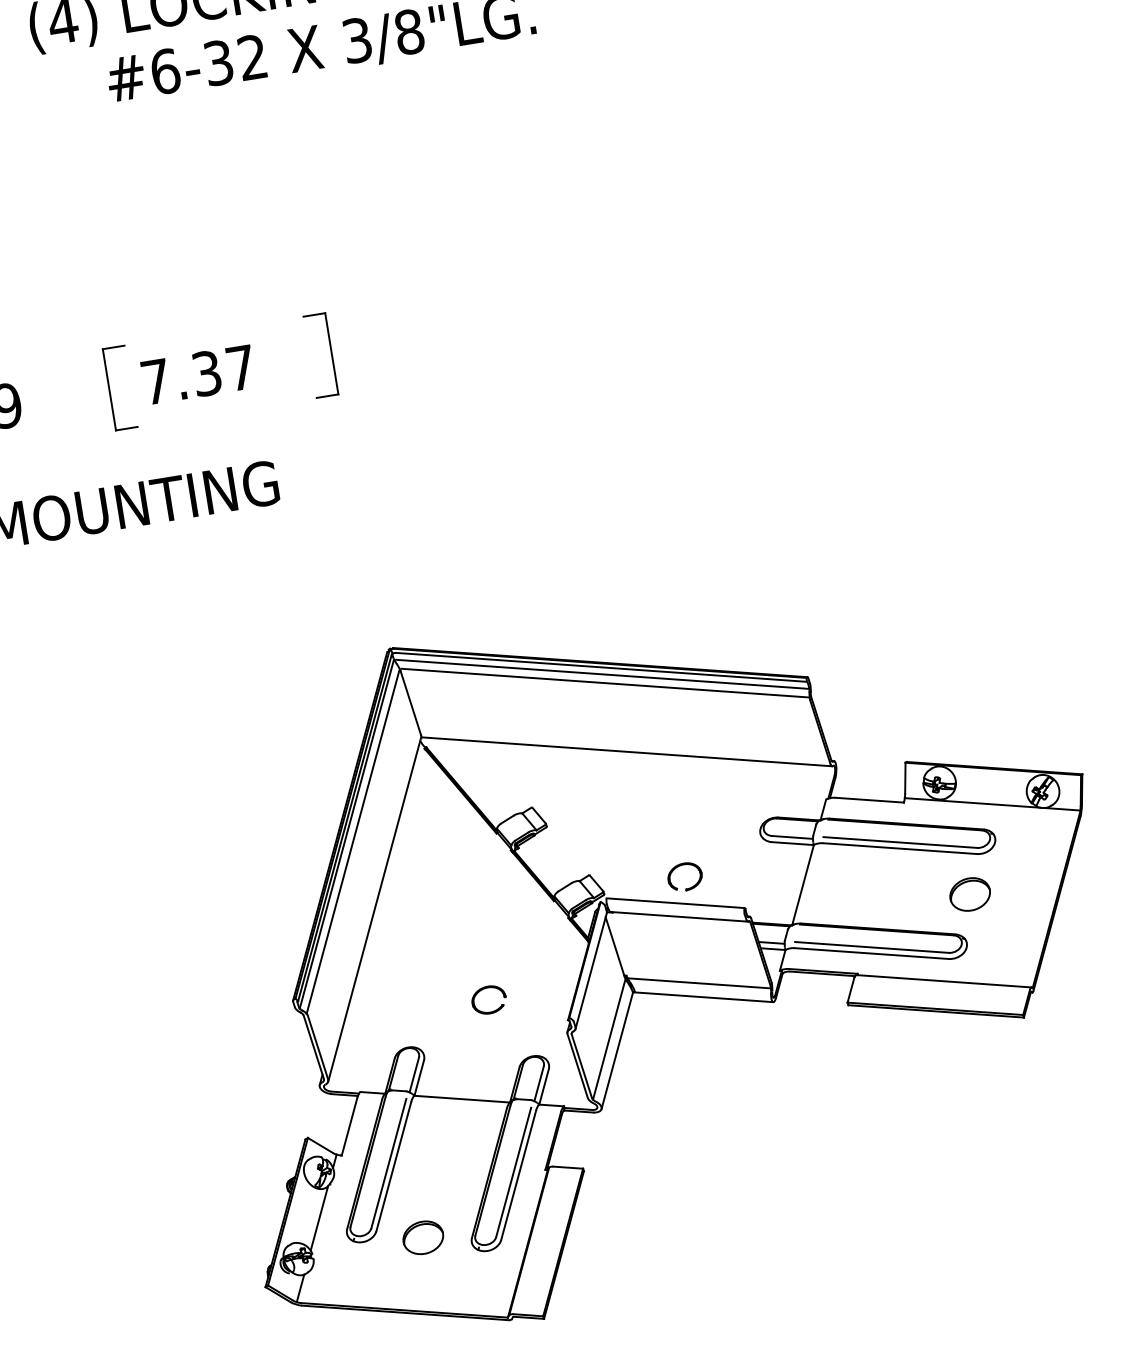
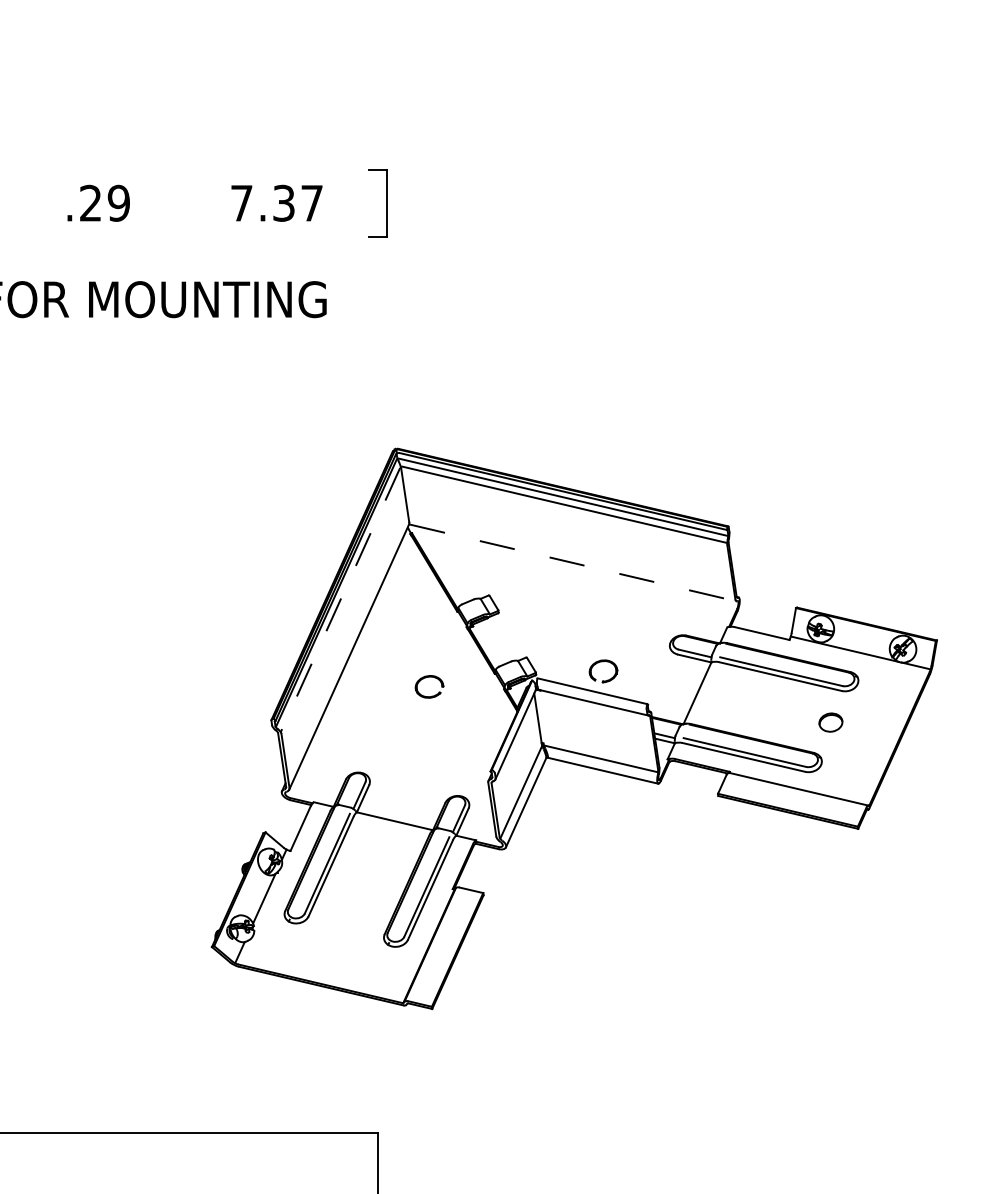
part: (109, 389) -> (203, 203), removed
line: (627, 752) -> (573, 563), solid -> dashed
line: (353, 842) -> (340, 600), solid -> dashed
part: (969, 894) -> (830, 722), size x0.7
part: (483, 990) -> (426, 678), moved
part: (423, 1237) -> (345, 927), removed

